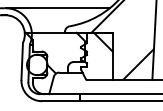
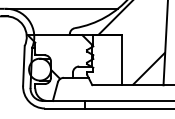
hatch: (103, 42) -> (111, 45), removed

